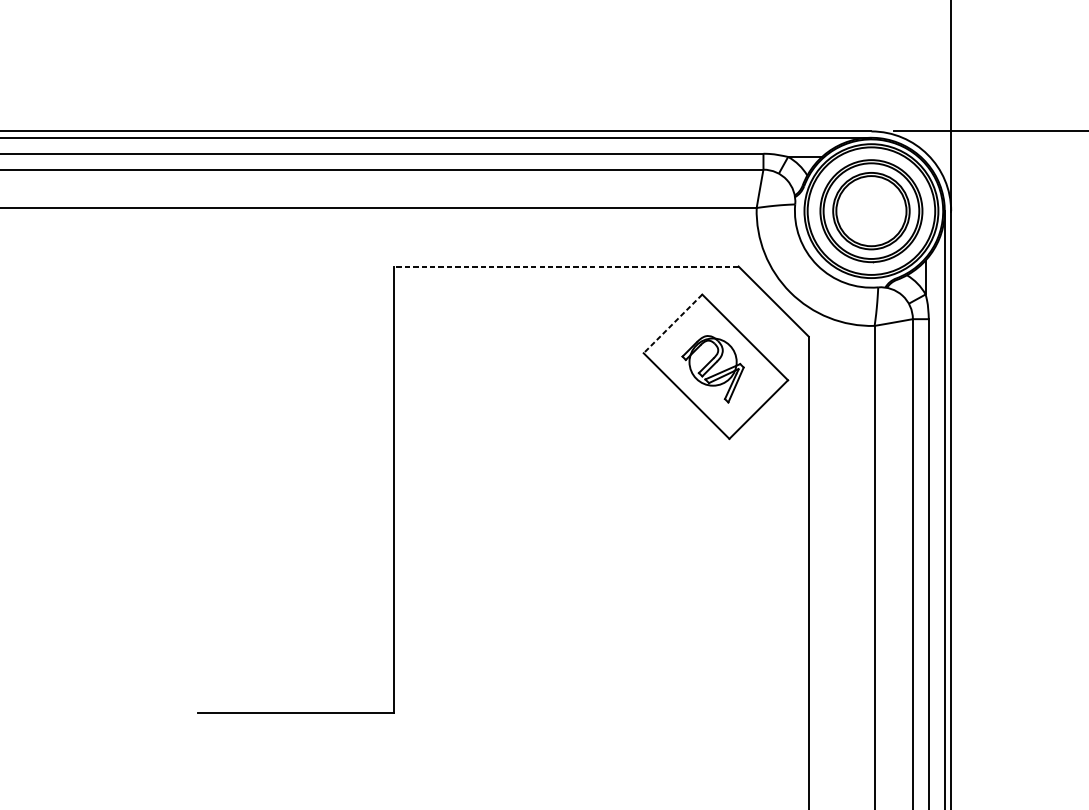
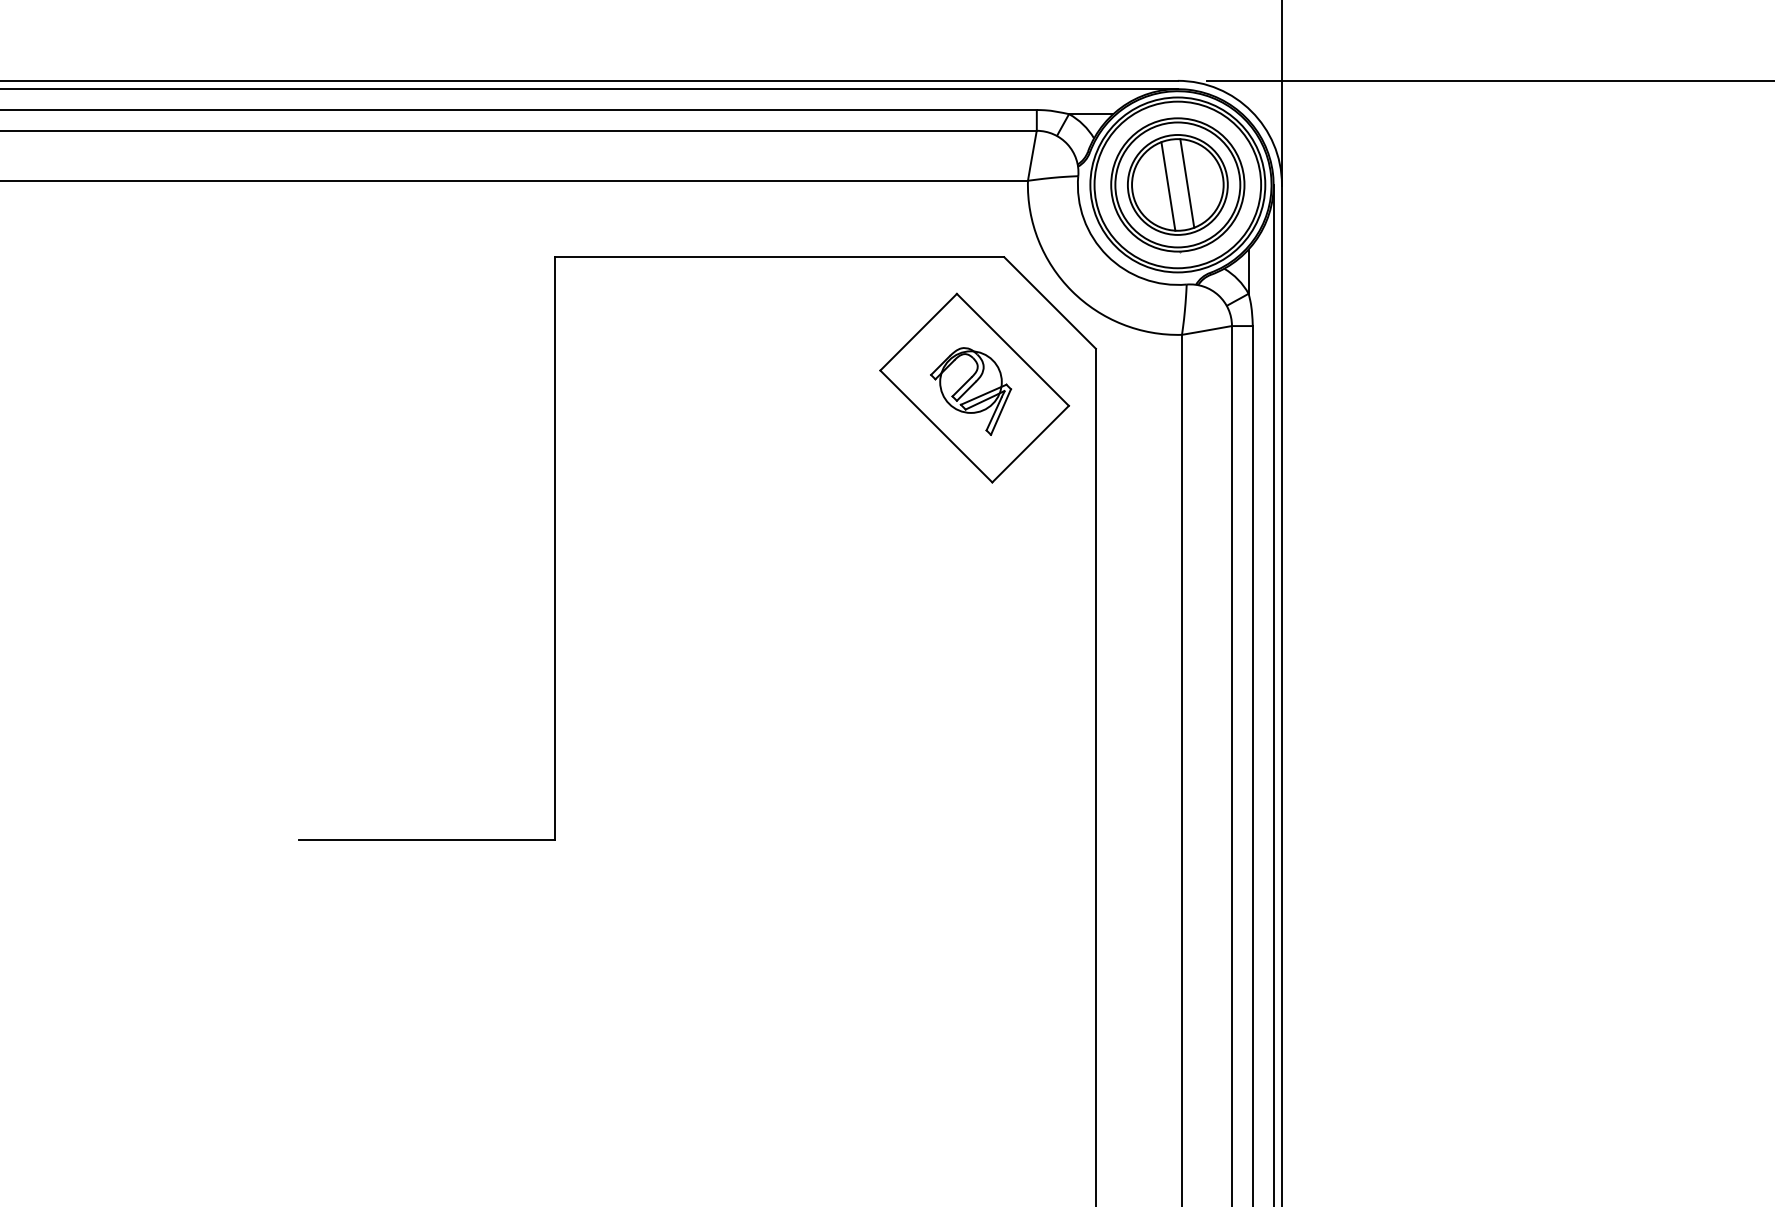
line: (878, 210) -> (1187, 183), added
line: (864, 212) -> (1168, 186), added
line: (566, 266) -> (779, 257), dashed -> solid
line: (672, 324) -> (918, 332), dashed -> solid

